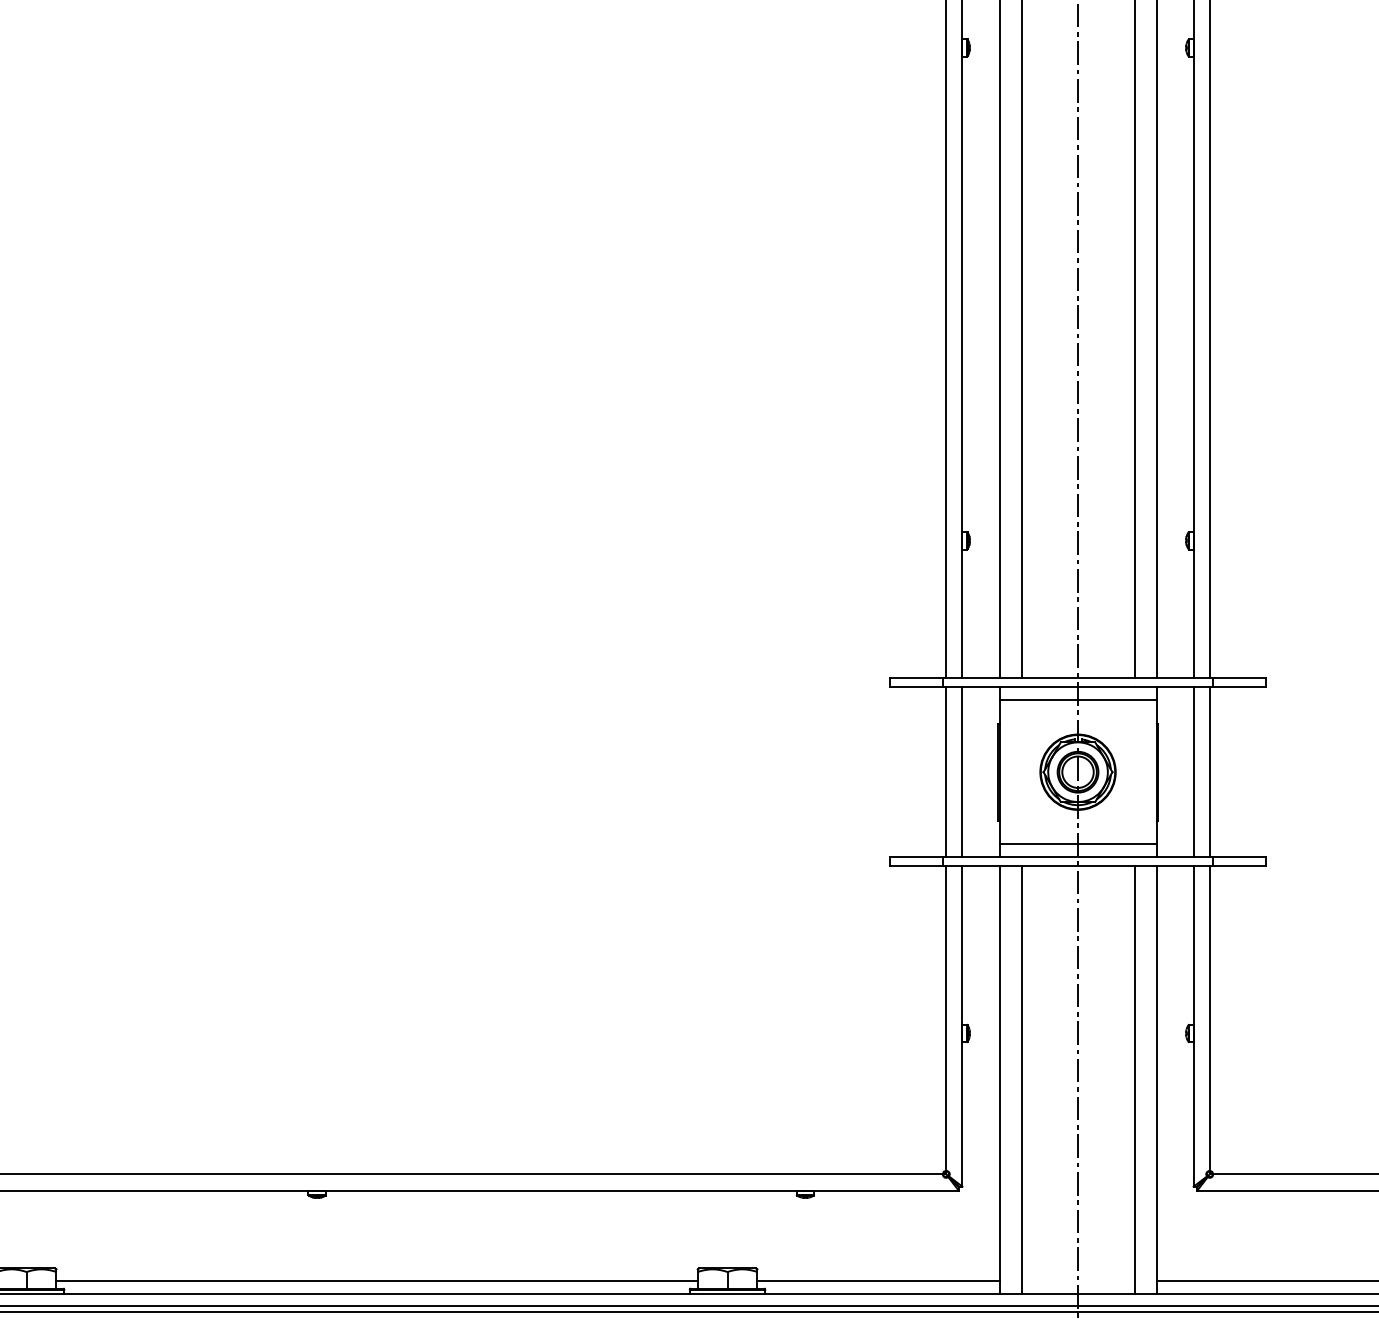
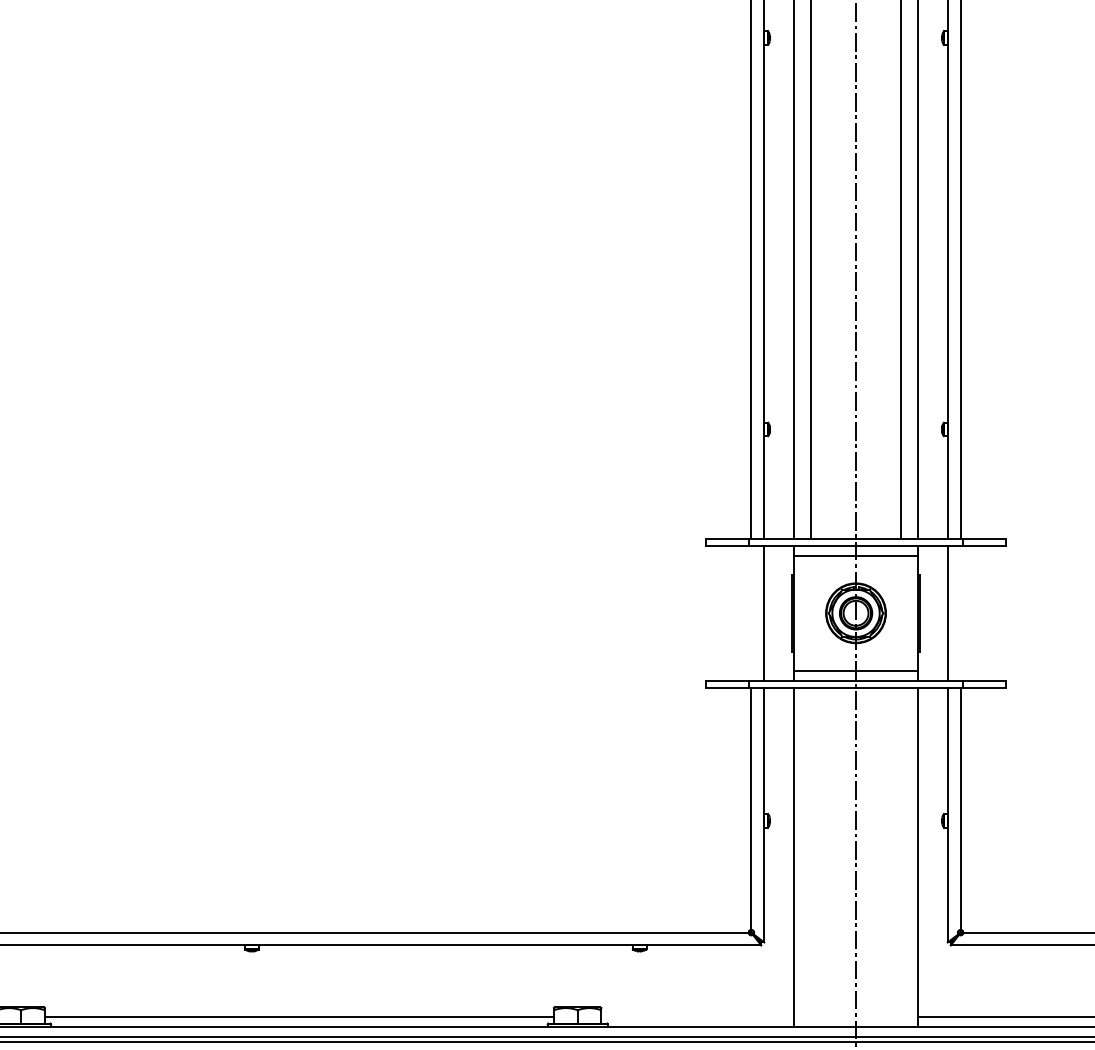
line: (946, 772) -> (751, 613), removed
line: (1209, 772) -> (960, 613), removed
line: (1021, 1079) -> (811, 857), removed
line: (1134, 1079) -> (900, 857), removed
line: (878, 1280) -> (697, 1016), removed

